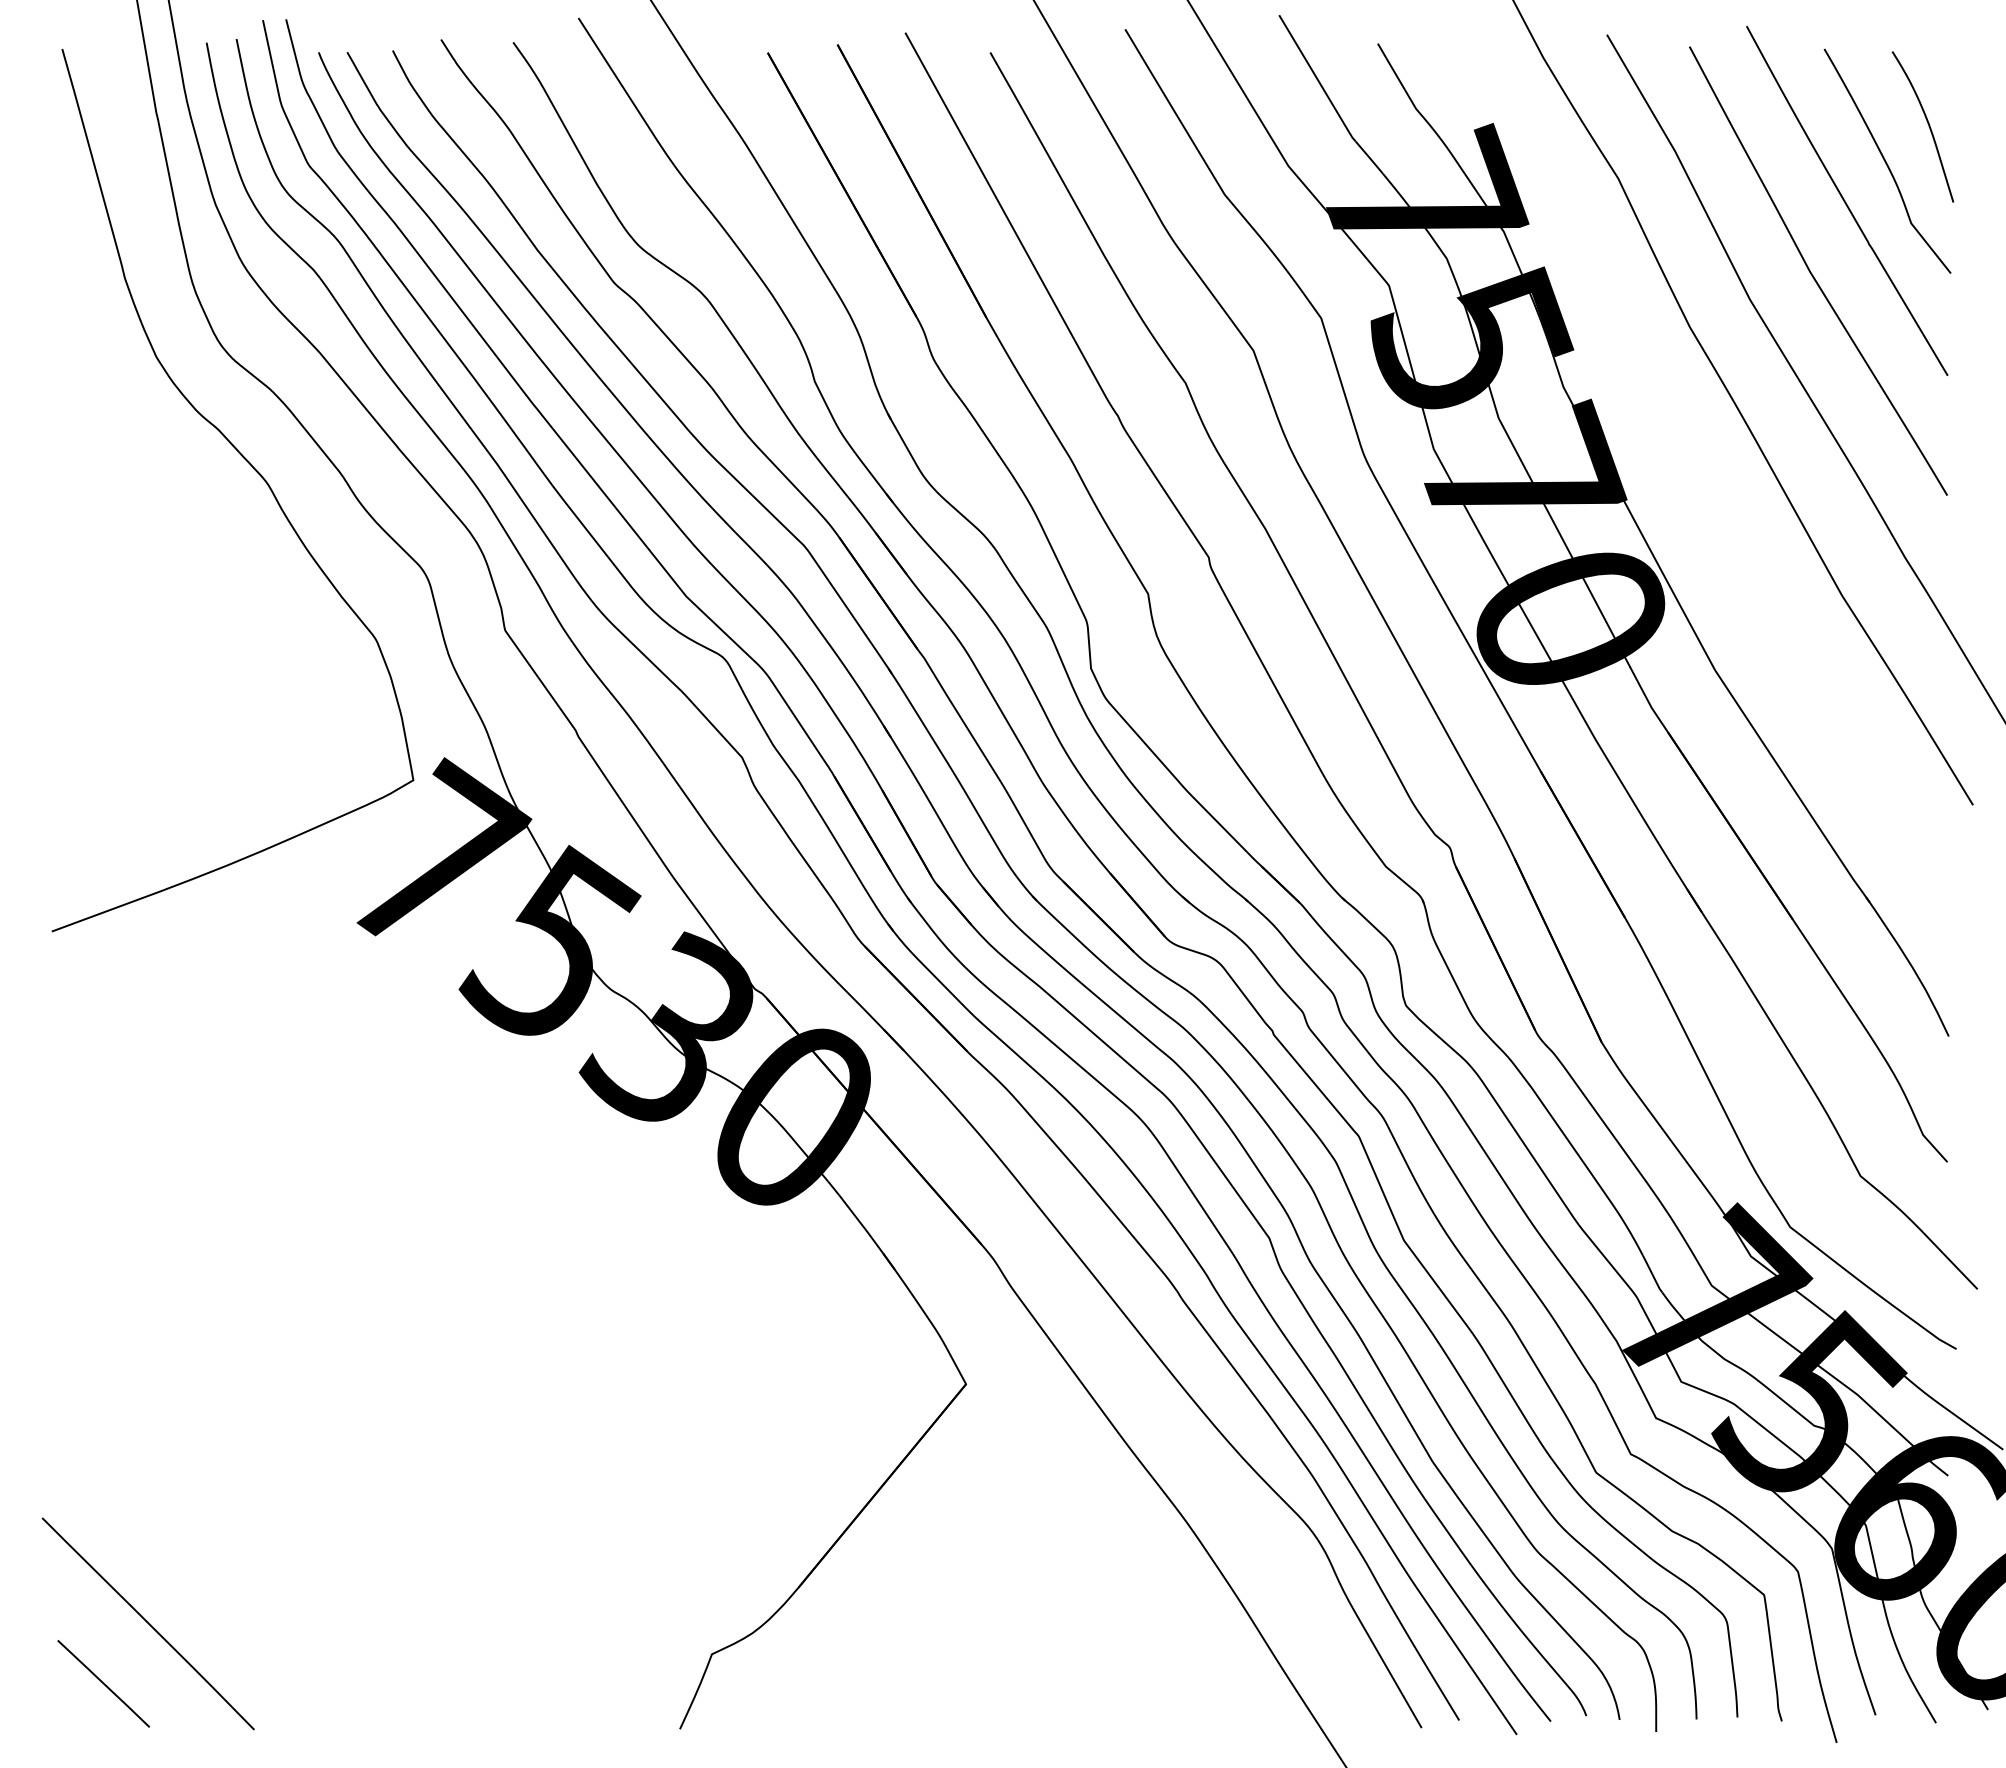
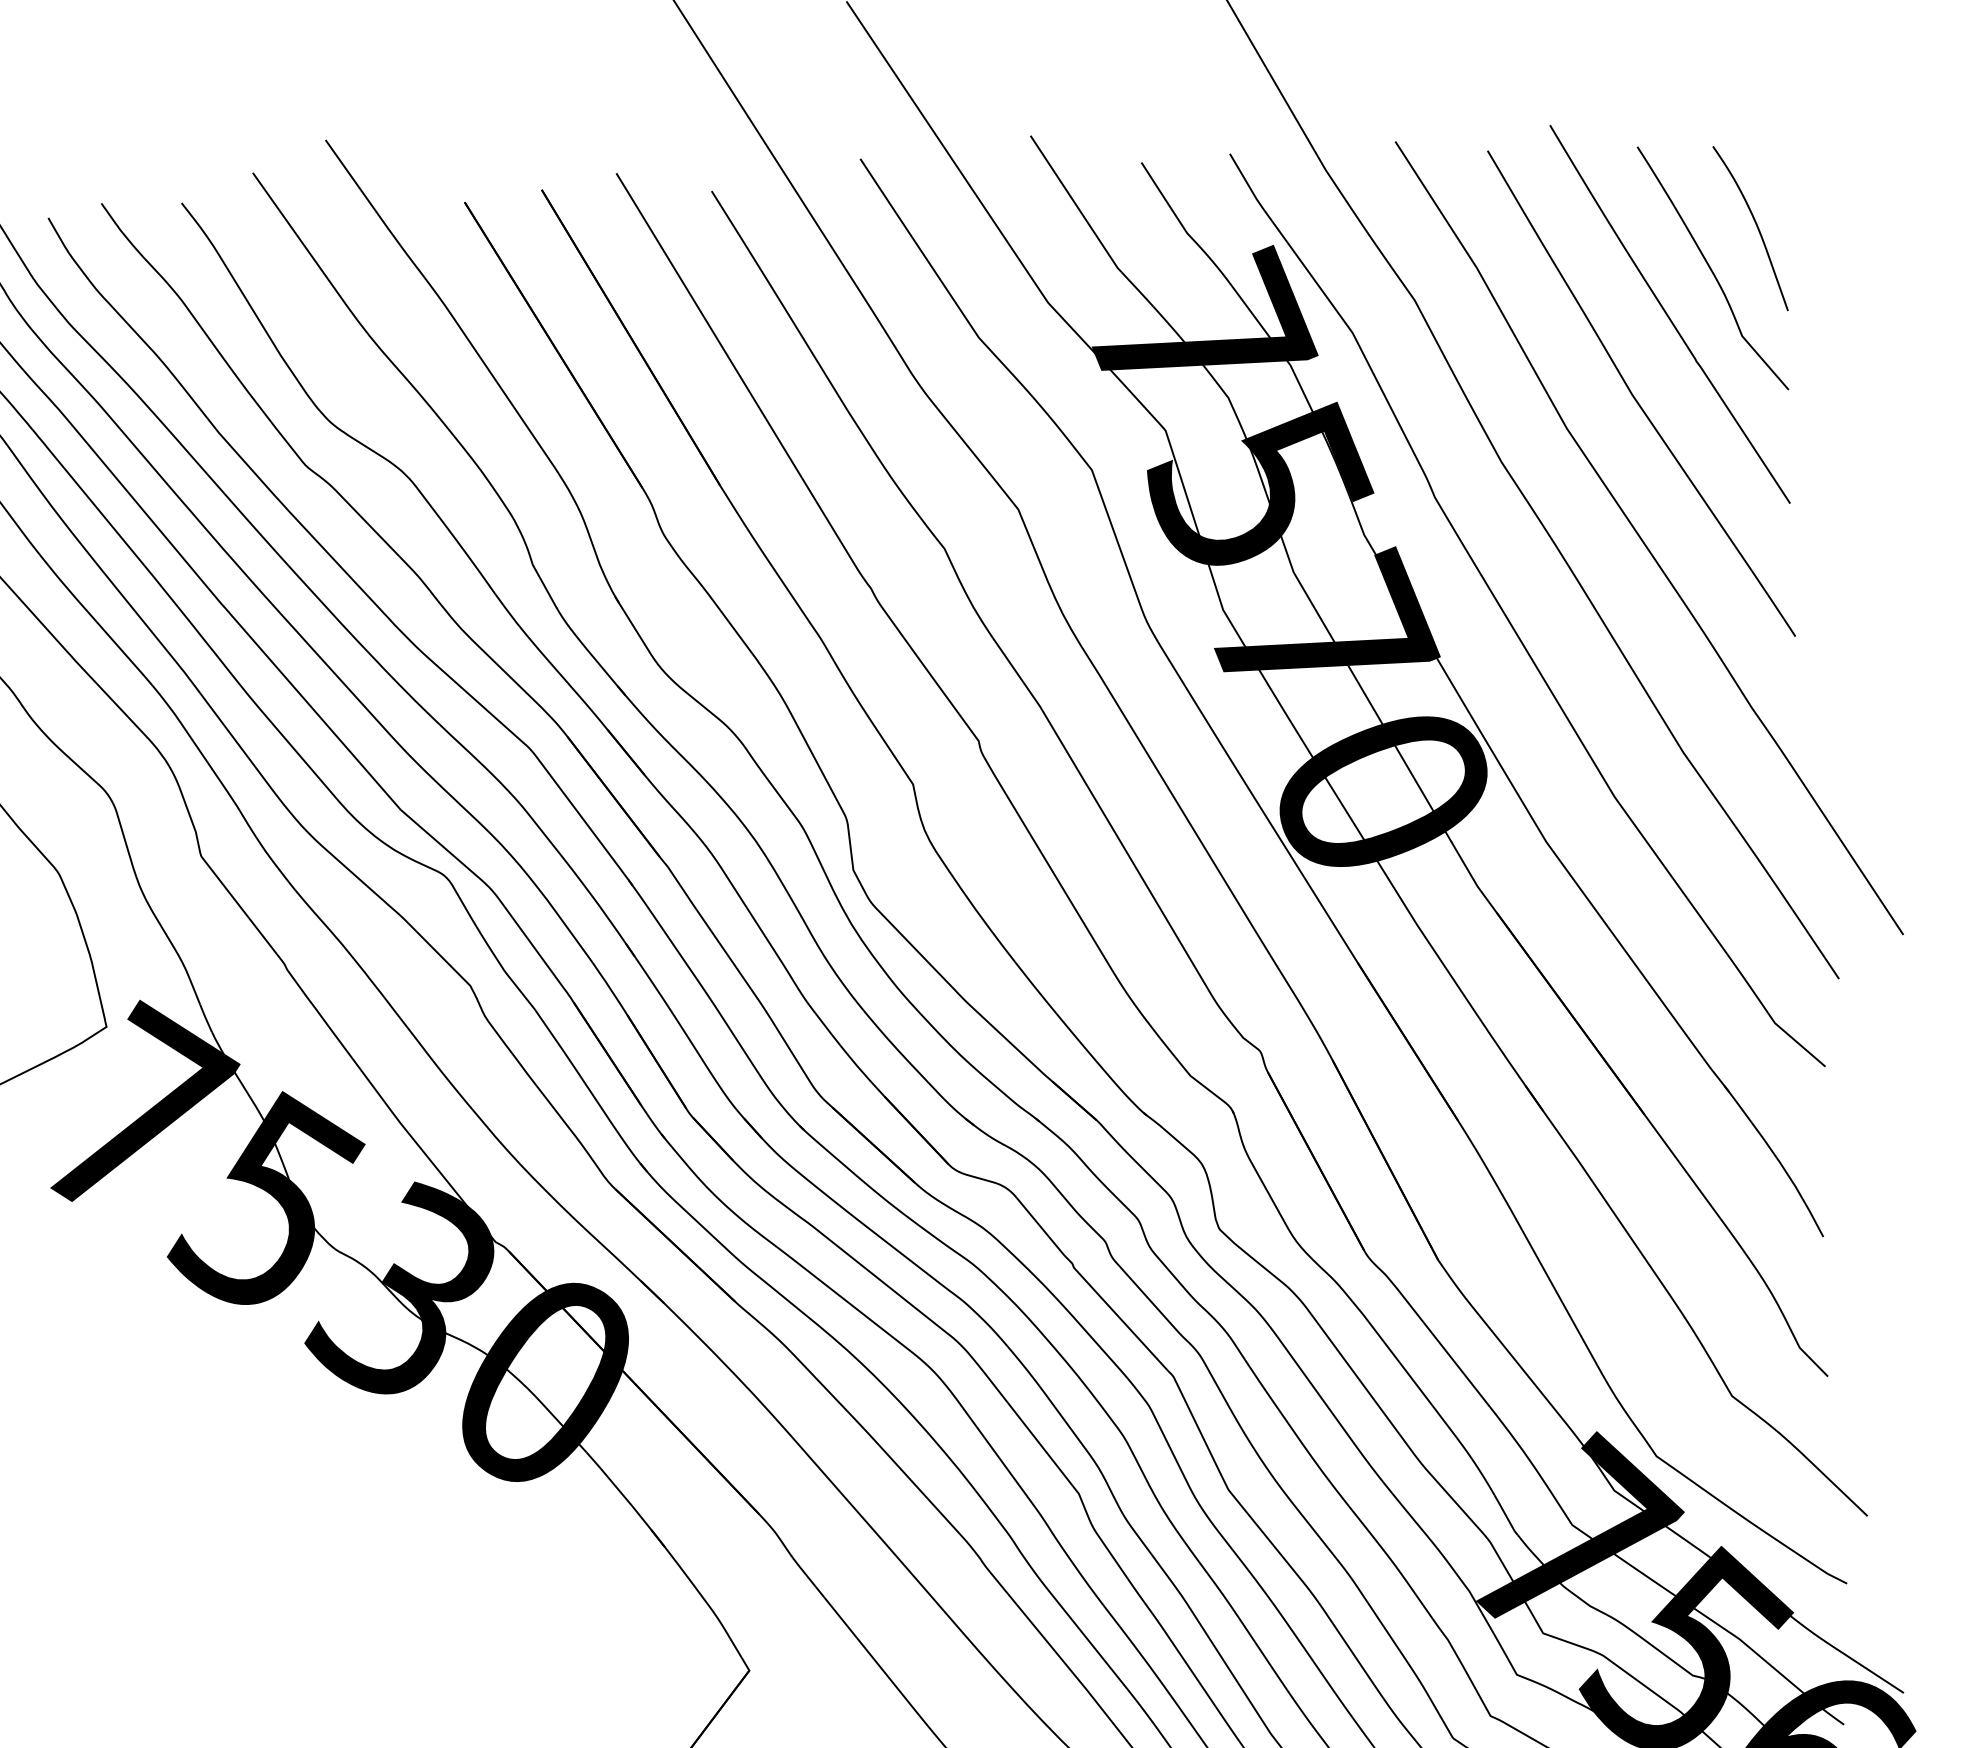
curve: (1691, 470) -> (1510, 621), added

